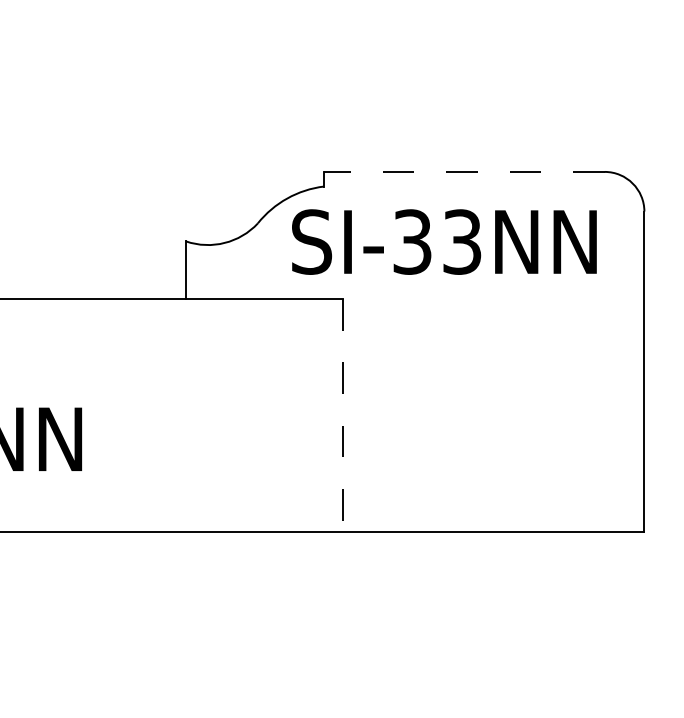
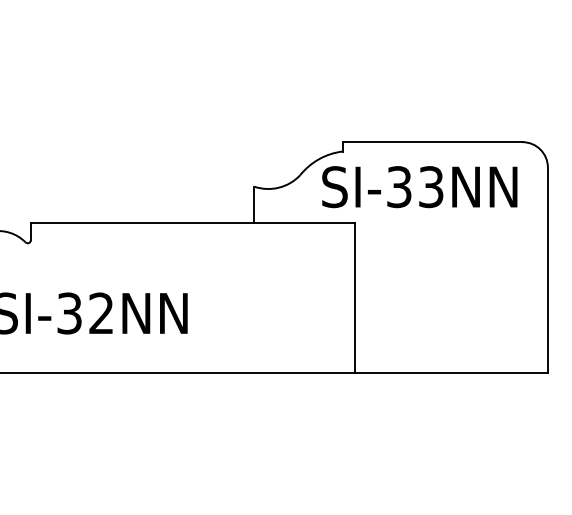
line: (464, 172) -> (432, 142), dashed -> solid
line: (342, 415) -> (354, 298), dashed -> solid

